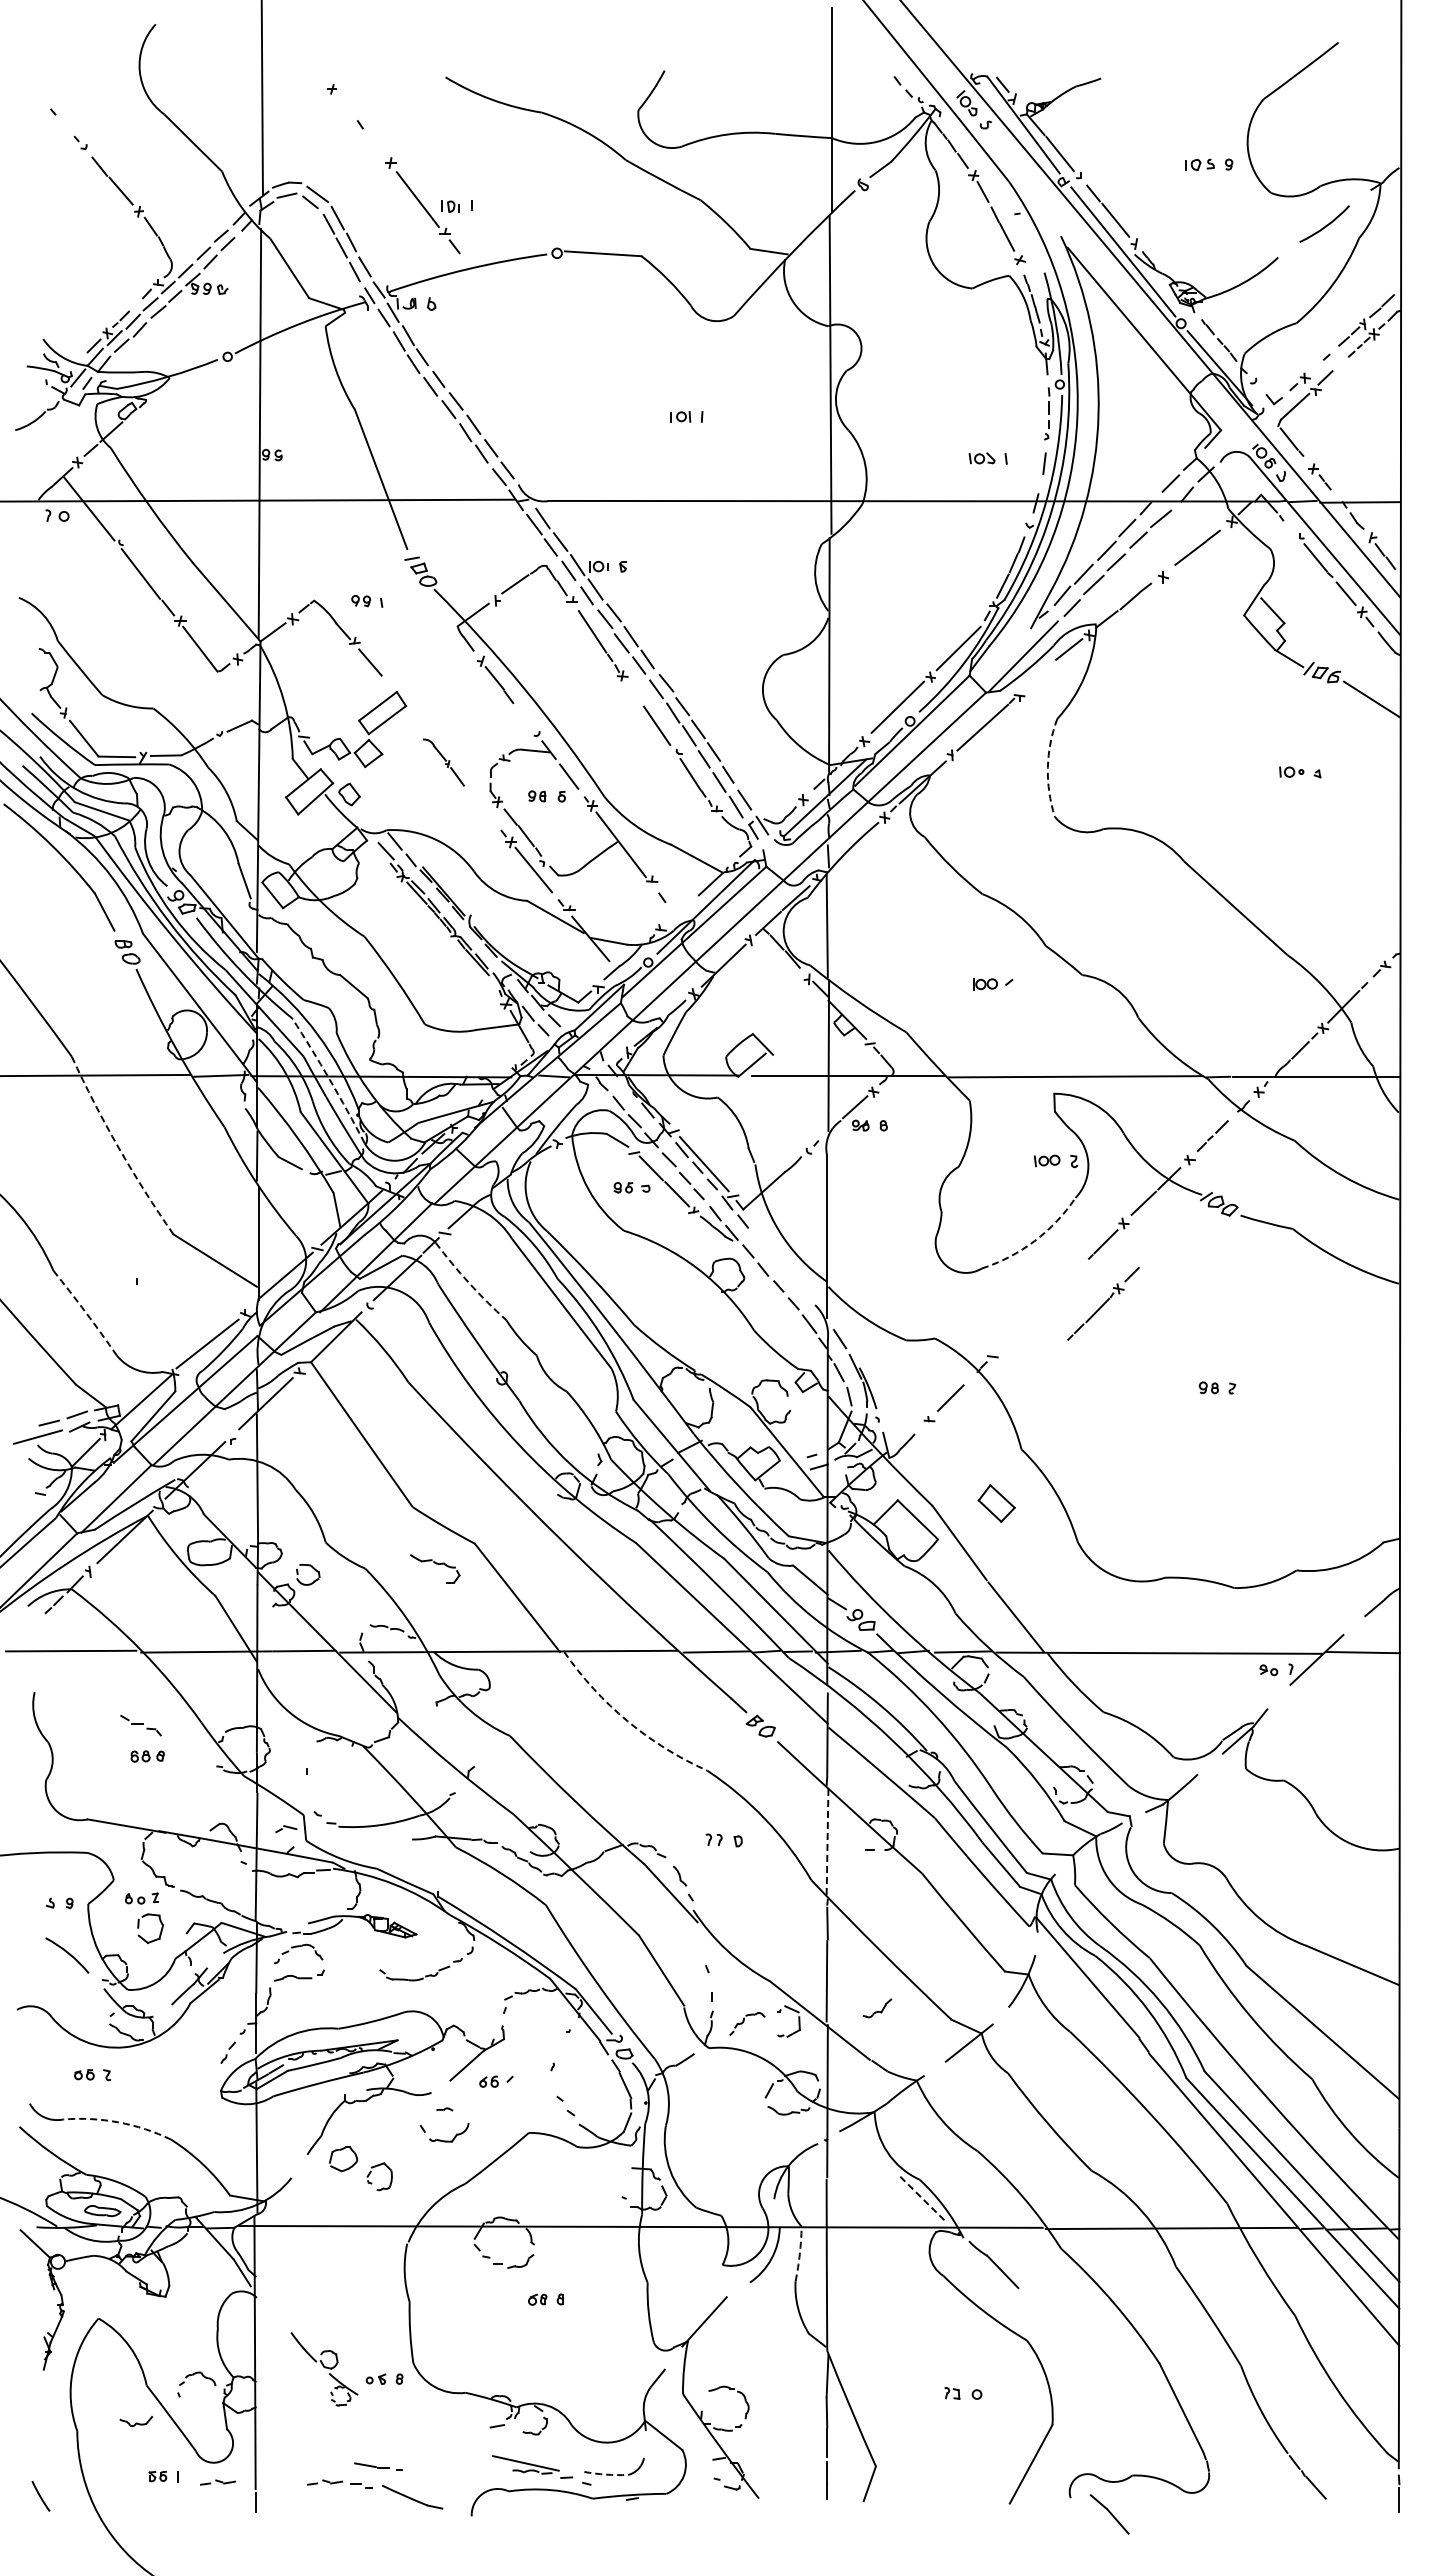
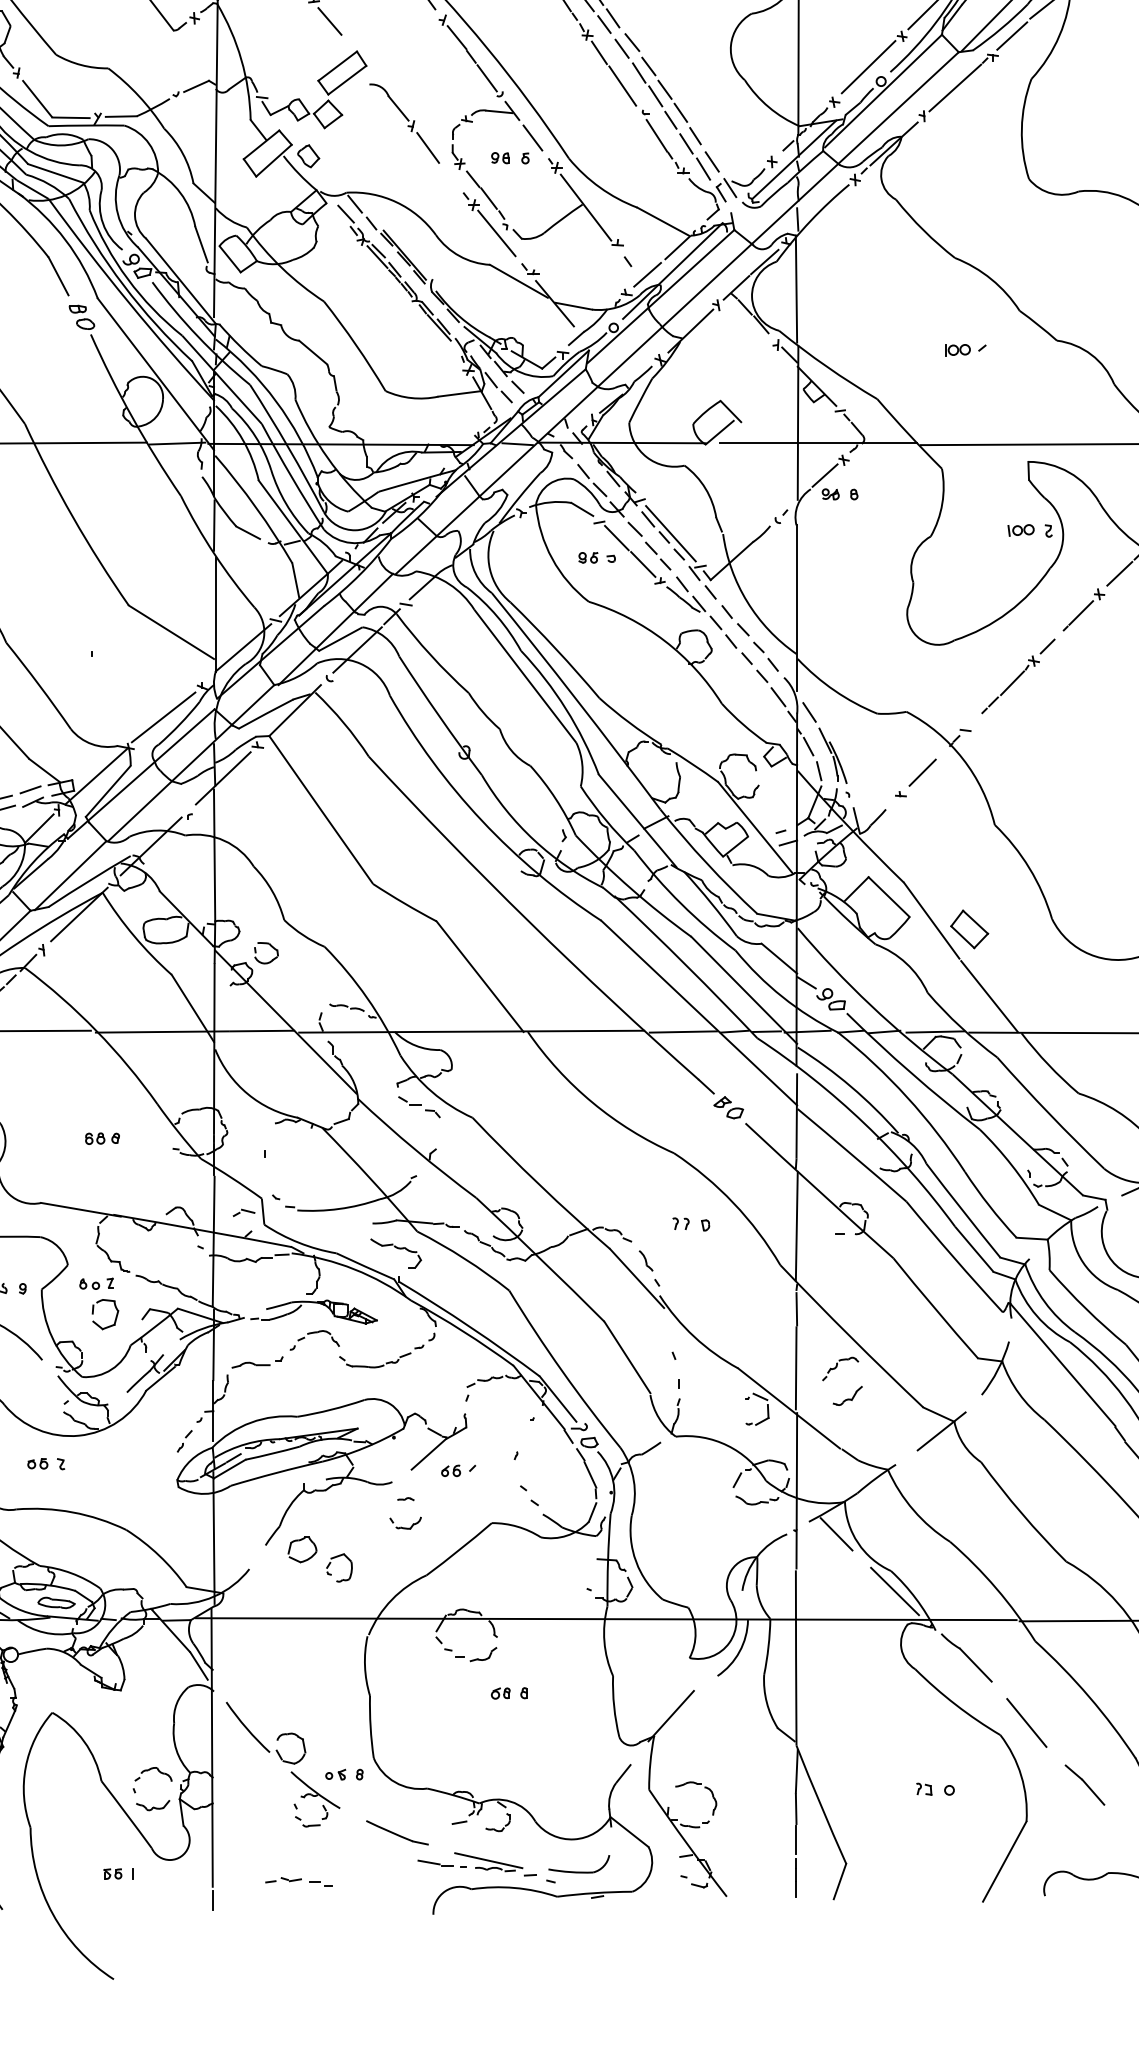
line: (1038, 676) -> (1012, 35), added
line: (633, 693) -> (598, 53), added
line: (523, 718) -> (486, 78), added
part: (443, 762) -> (404, 123), size x1.67
arc: (1047, 767) -> (1021, 128), dashed -> solid
line: (681, 910) -> (647, 274), added
arc: (329, 1079) -> (288, 447), dashed -> solid
arc: (118, 1147) -> (72, 516), dashed -> solid
arc: (1034, 1241) -> (1008, 612), dashed -> solid
part: (781, 1266) -> (749, 638), added
arc: (469, 1283) -> (431, 655), dashed -> solid
part: (1103, 1303) -> (1018, 676), moved
arc: (85, 1312) -> (38, 685), dashed -> solid
part: (996, 1503) -> (969, 929), moved
part: (435, 1568) -> (396, 1253), moved
arc: (627, 1721) -> (592, 1102), dashed -> solid
part: (140, 1725) -> (418, 1107), moved
line: (827, 1842) -> (796, 1226), dashed -> solid
part: (298, 1953) -> (314, 1339), moved
part: (747, 2023) -> (840, 1368), moved
arc: (118, 2122) -> (72, 1512), dashed -> solid
part: (444, 2132) -> (405, 1522), size x0.62
line: (866, 2143) -> (836, 1533), added
line: (923, 2199) -> (894, 1591), dashed -> solid
arc: (799, 2254) -> (768, 1647), dashed -> solid
line: (1052, 2328) -> (1026, 1722), added
part: (324, 2368) -> (283, 1763), size x1.67
part: (136, 2421) -> (153, 1805), moved
part: (378, 2466) -> (442, 1863), moved
arc: (606, 2474) -> (571, 1872), dashed -> solid
part: (217, 2482) -> (173, 1880), removed
part: (412, 2496) -> (397, 1832), moved
part: (1109, 2514) -> (1084, 1785), moved

